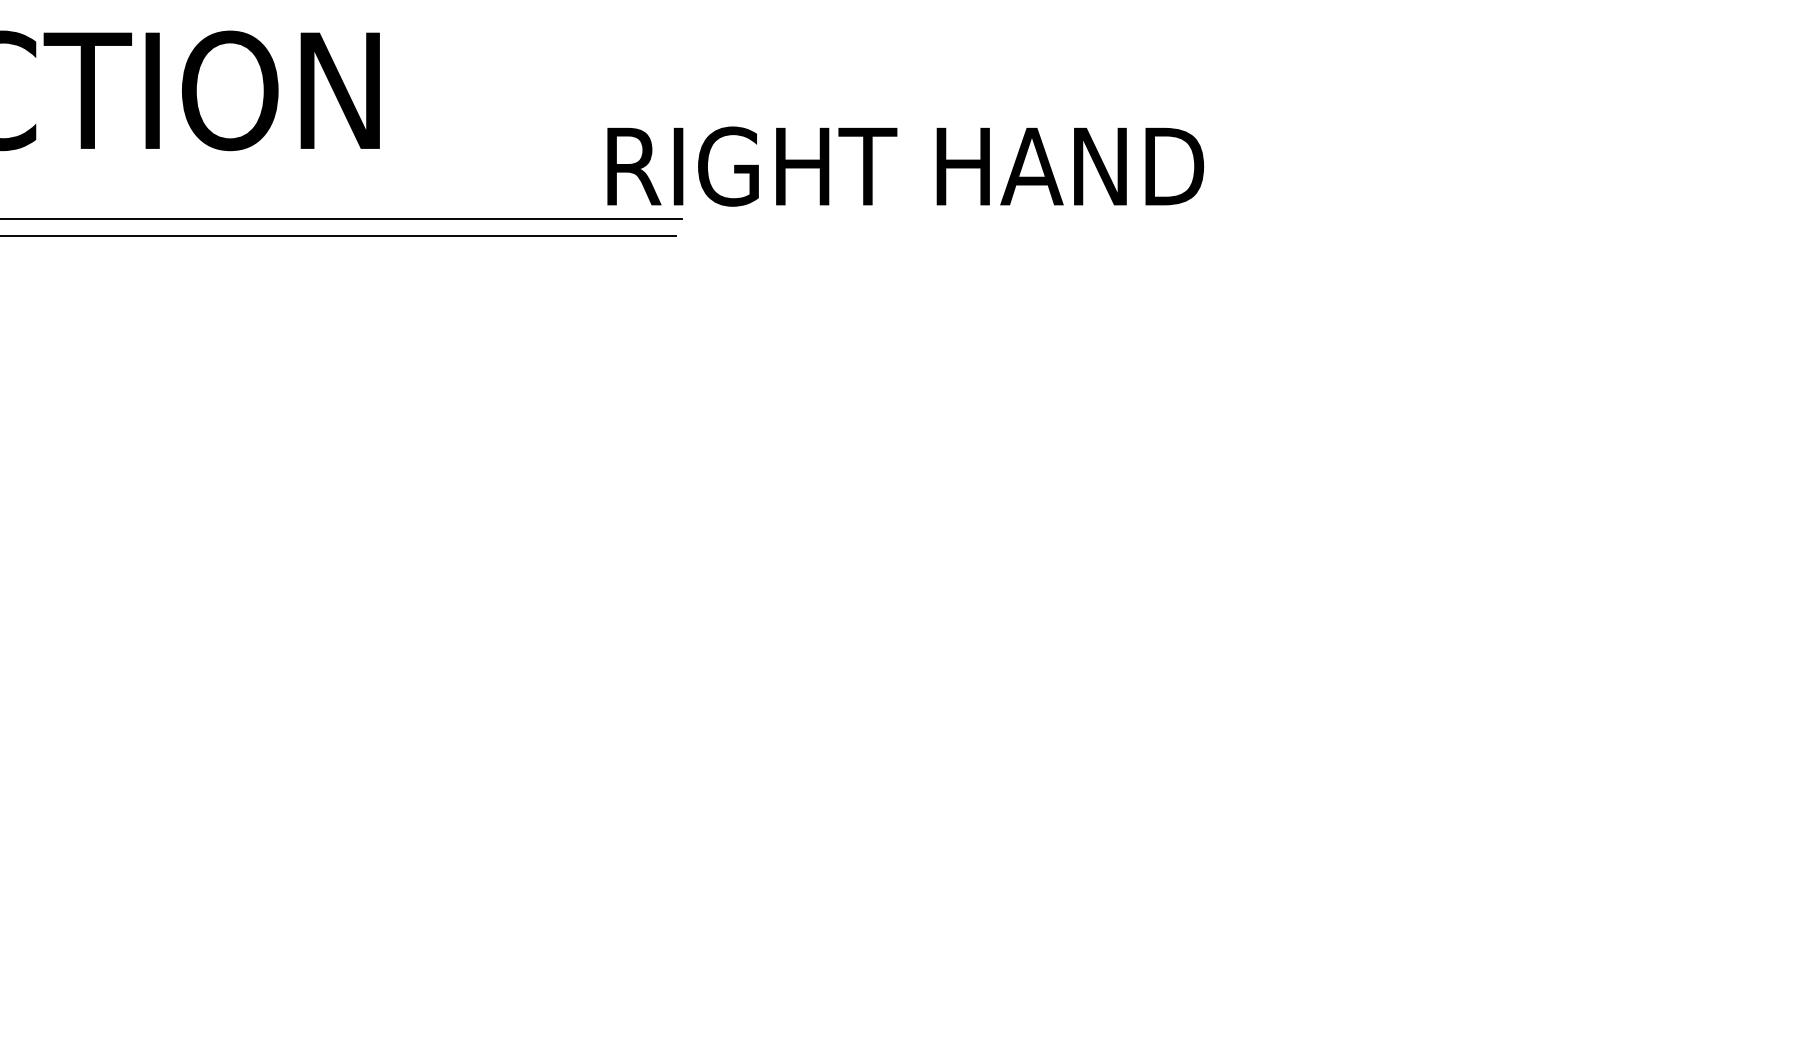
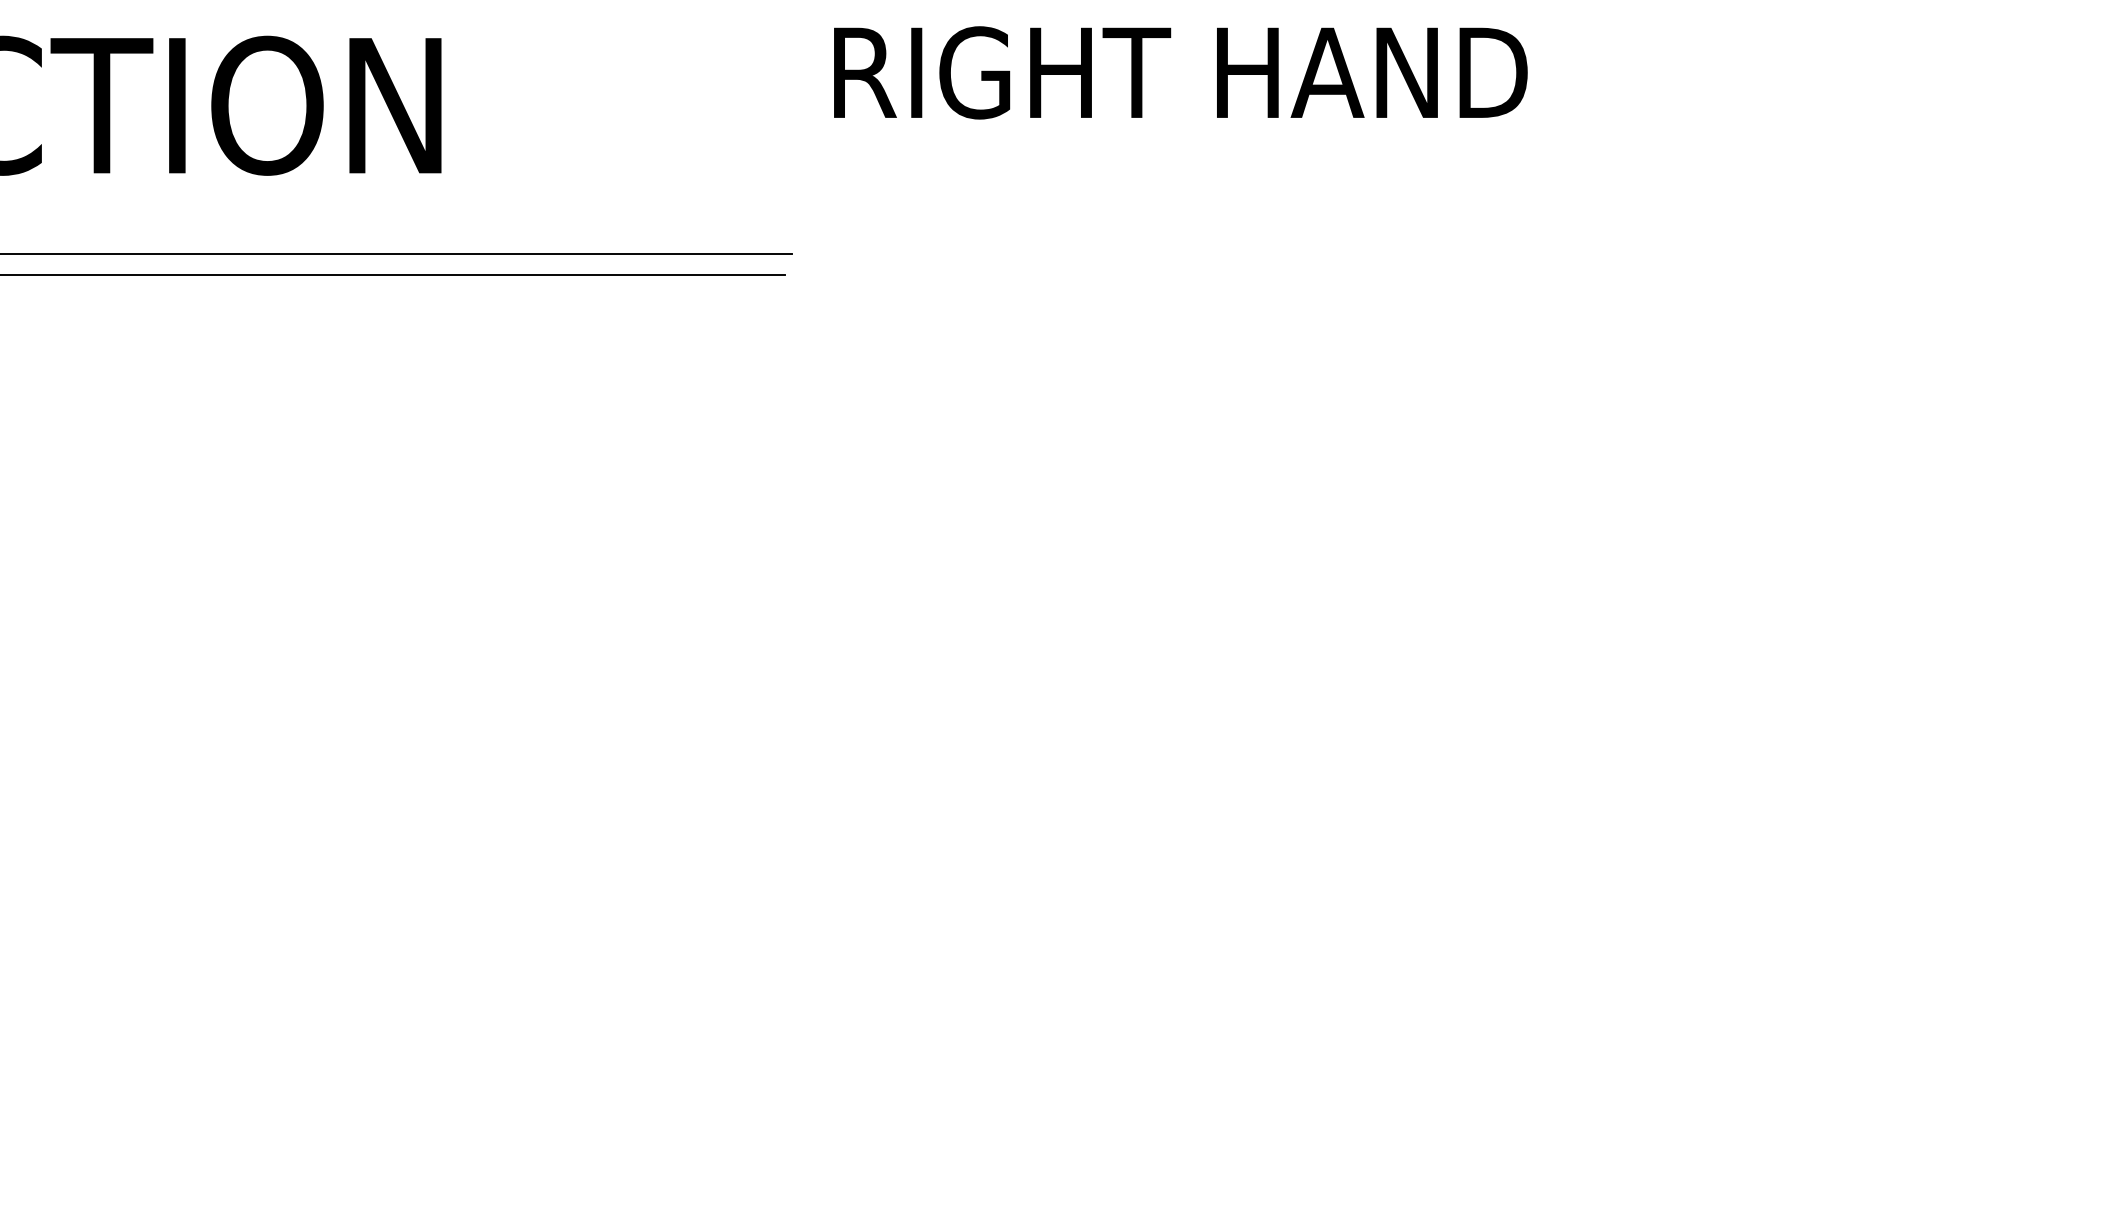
text: (905, 166) -> (1180, 72), moved

